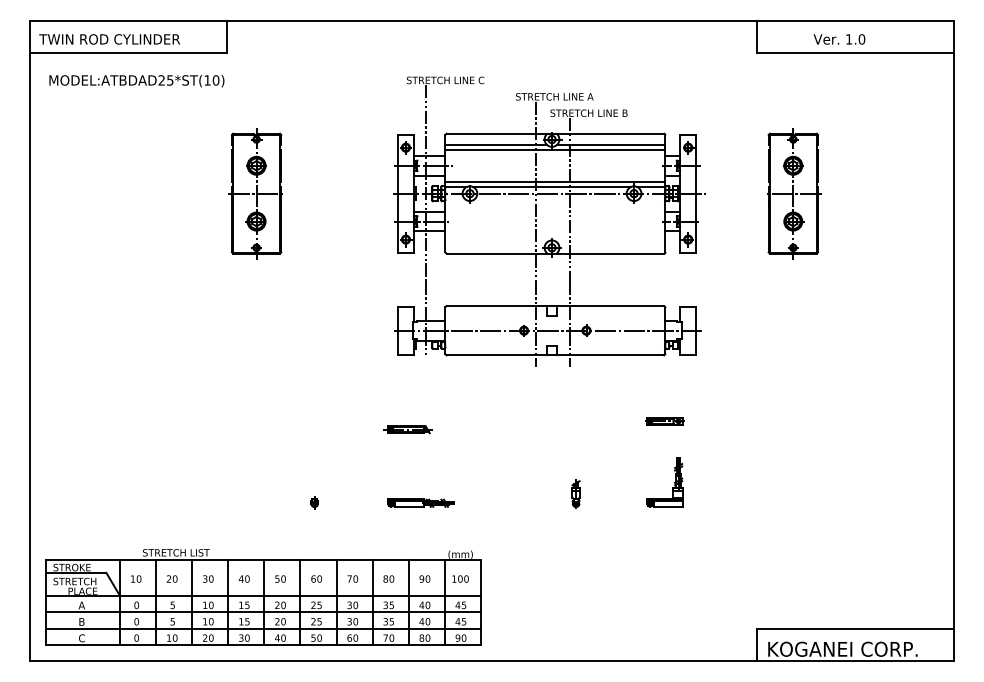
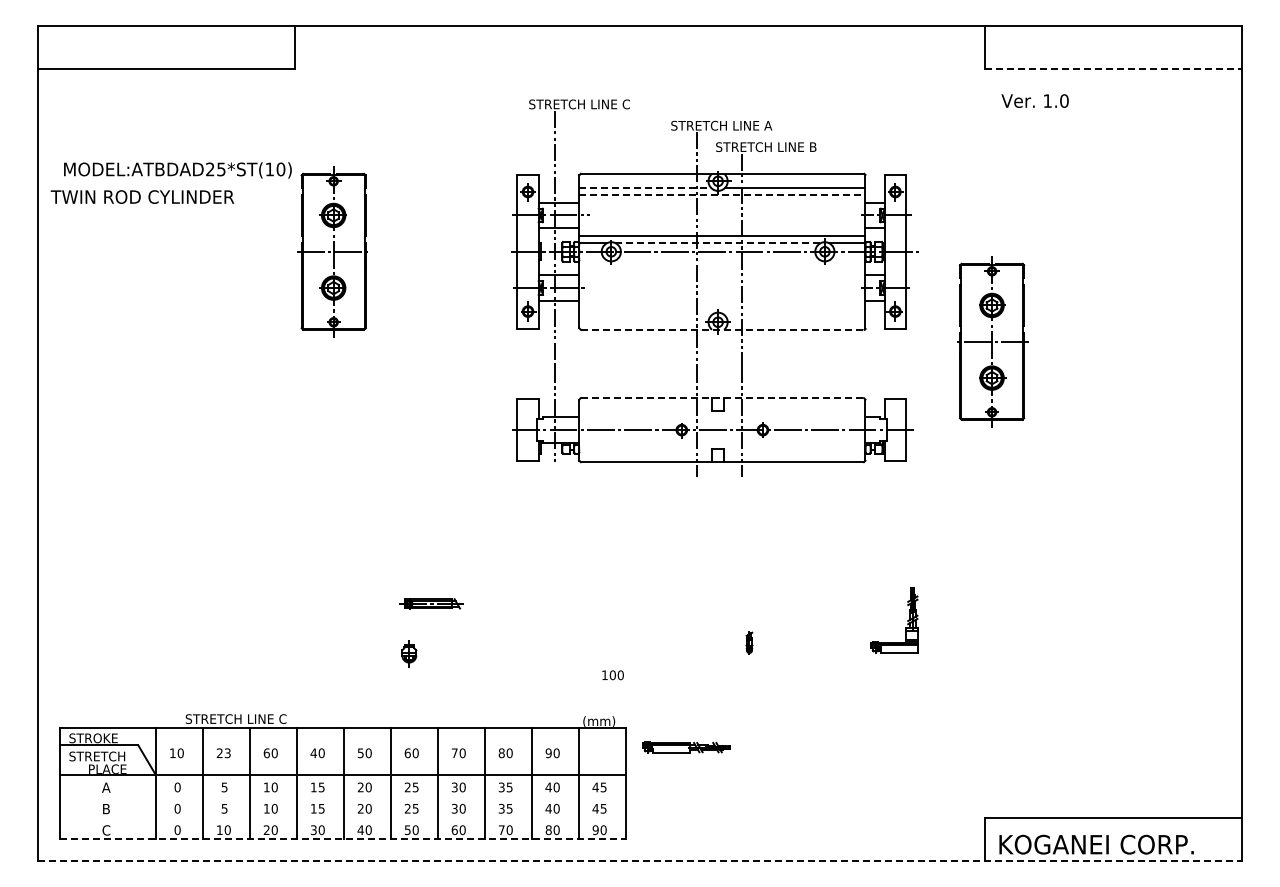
text: (109, 38) -> (142, 196), moved
text: (838, 38) -> (1034, 100), moved
line: (855, 53) -> (1113, 69), solid -> dashed
text: (136, 81) -> (177, 170), moved
line: (496, 145) -> (645, 188), solid -> dashed
line: (555, 150) -> (722, 195), solid -> dashed
line: (552, 187) -> (718, 243), solid -> dashed
part: (793, 193) -> (992, 341), moved
line: (555, 253) -> (722, 329), solid -> dashed
line: (555, 306) -> (722, 398), solid -> dashed
part: (665, 420) -> (865, 547), removed
part: (407, 429) -> (431, 603), moved
part: (674, 482) -> (907, 620), moved
part: (576, 493) -> (749, 642), size x0.6
part: (314, 503) -> (408, 654), size x1.6
part: (420, 503) -> (686, 747), moved
text: (209, 552) -> (272, 718), STRETCH LIST -> STRETCH LINE C
text: (174, 579) -> (227, 753), 20 -> 23
text: (204, 579) -> (266, 753), 30 -> 60
text: (460, 579) -> (612, 675), moved
line: (263, 612) -> (342, 796), removed
line: (263, 628) -> (342, 817), removed
line: (263, 645) -> (342, 839), solid -> dashed
line: (491, 661) -> (639, 860), solid -> dashed

